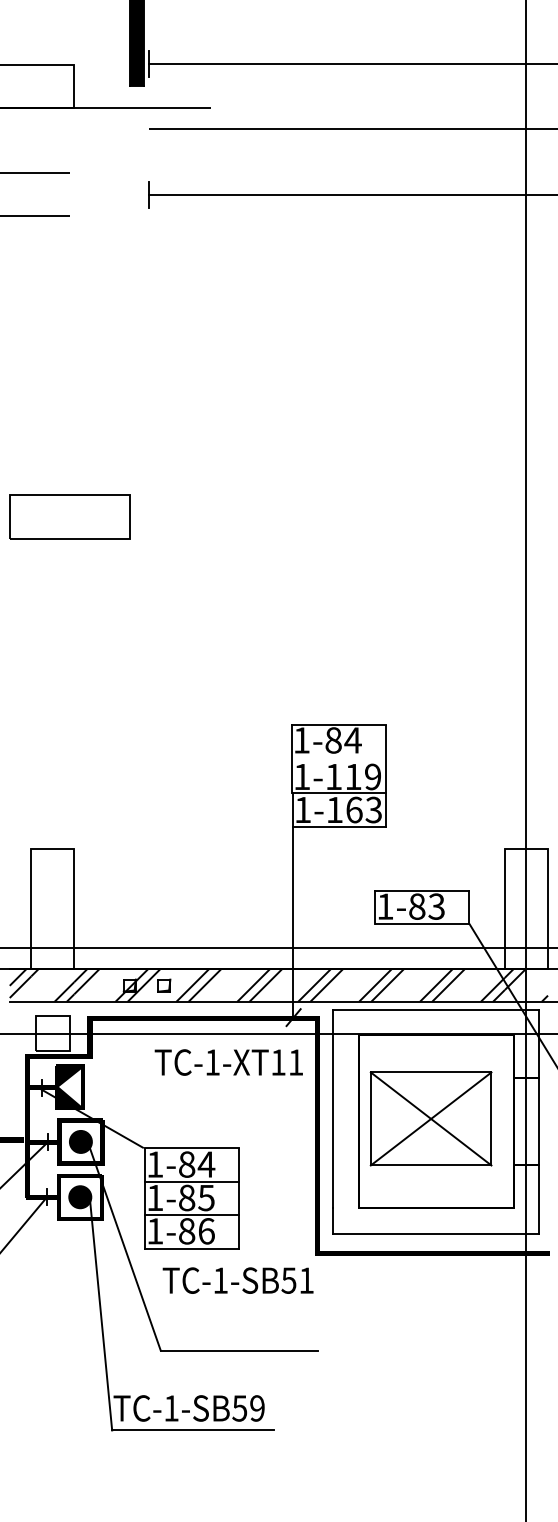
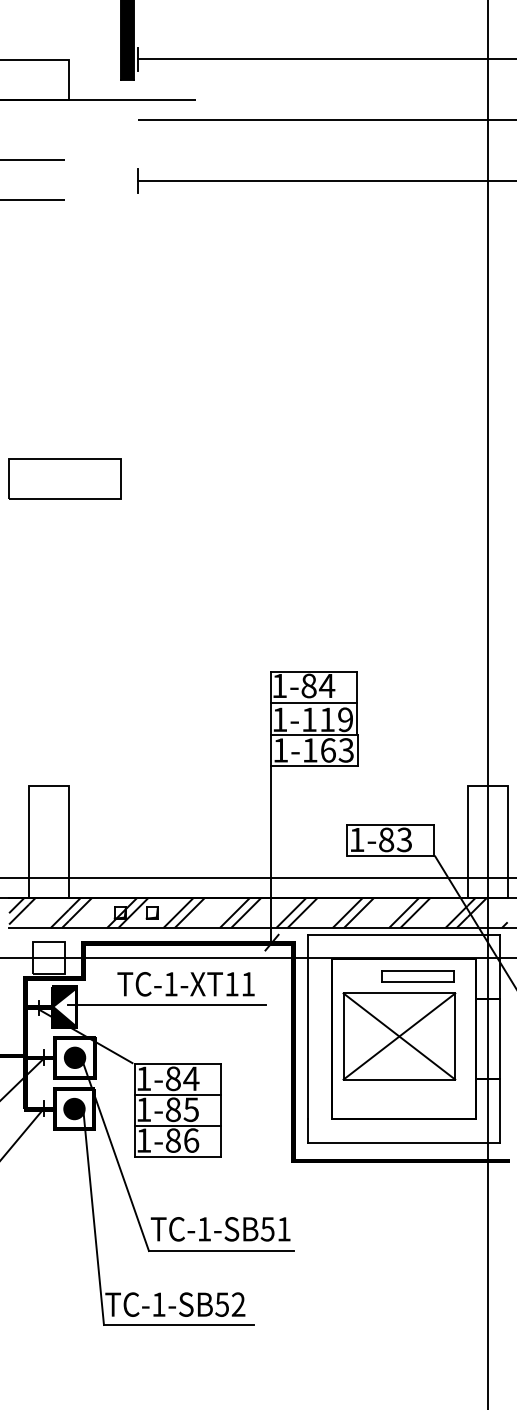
line: (338, 759) -> (313, 703), added
part: (450, 1054) -> (417, 976), added
text: (228, 1062) -> (185, 984), moved
line: (179, 1085) -> (166, 1005), added
text: (237, 1280) -> (220, 1229), moved
text: (257, 1408) -> (238, 1304), -1-SB59 -> -1-SB52

